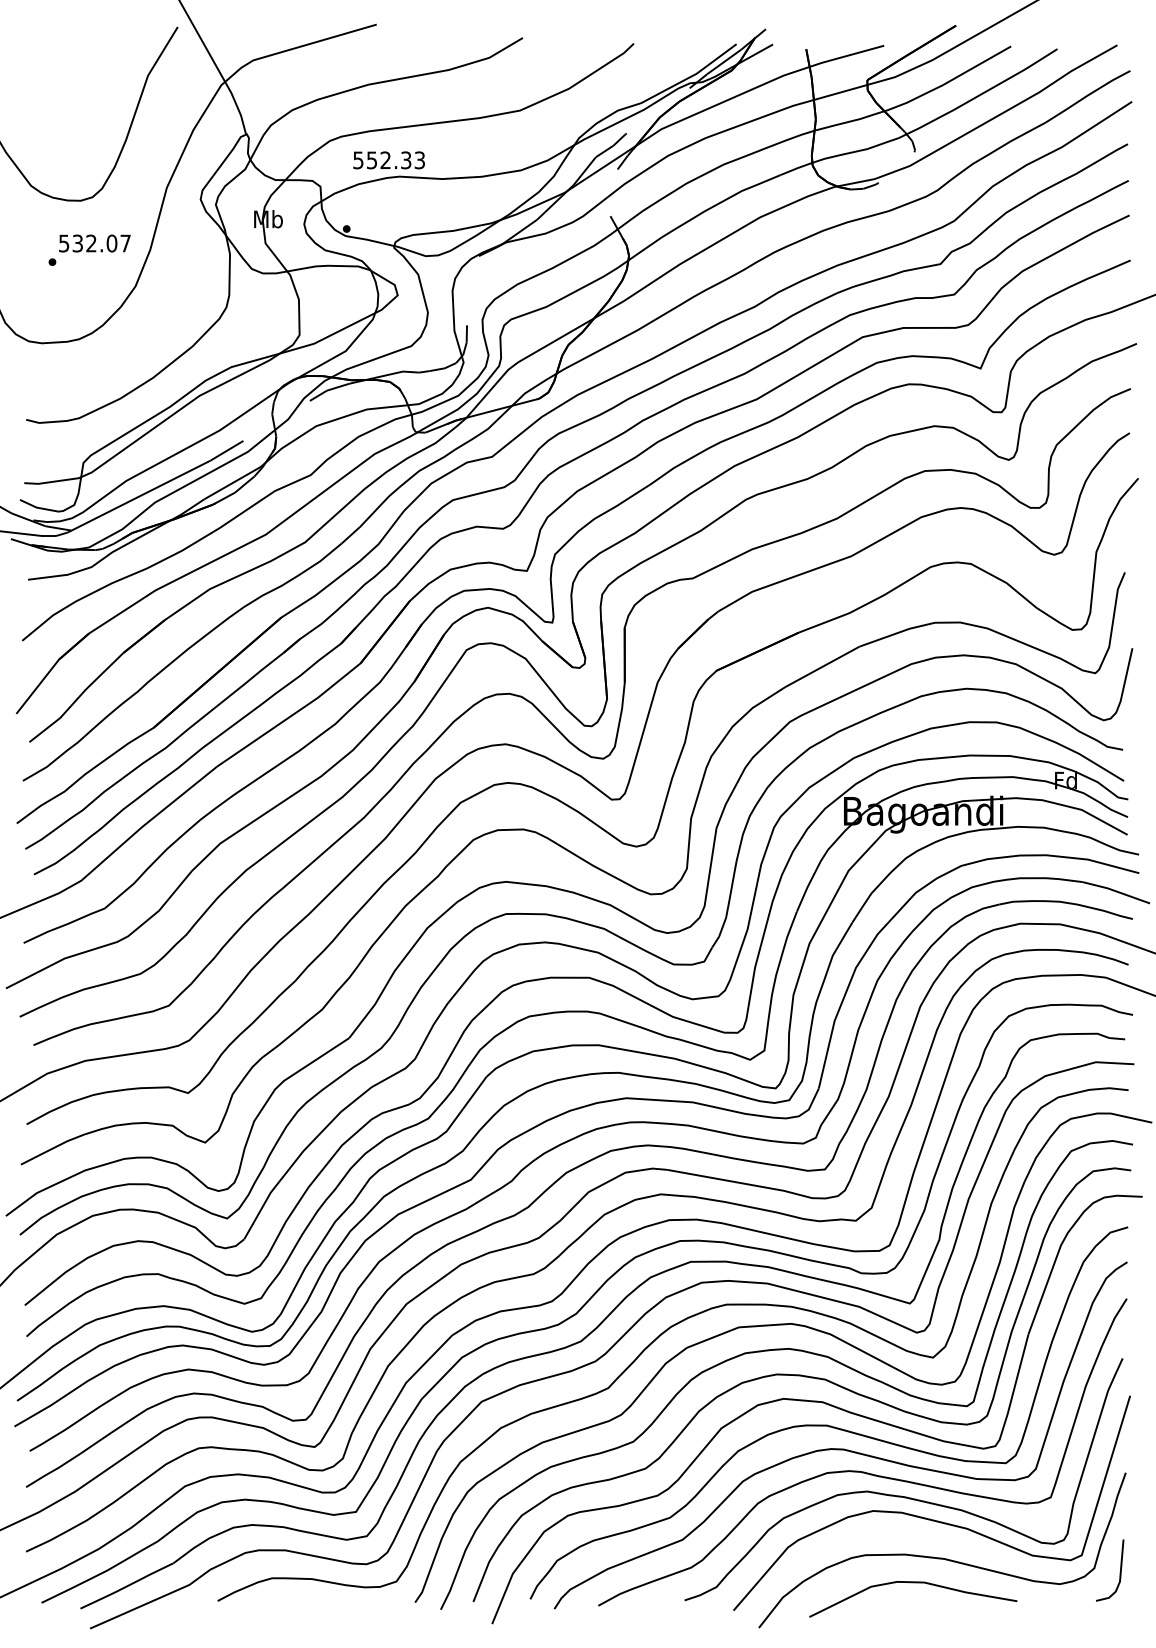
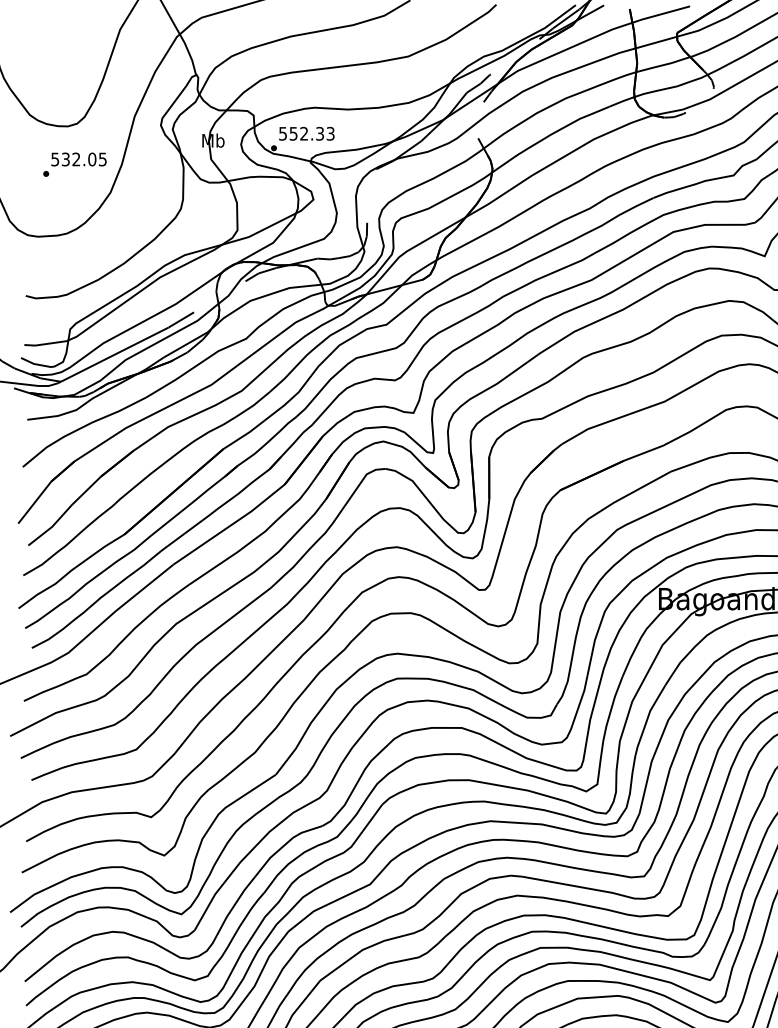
text: (388, 160) -> (306, 133), moved
text: (125, 243) -> (102, 159), 532.07 -> 532.05

